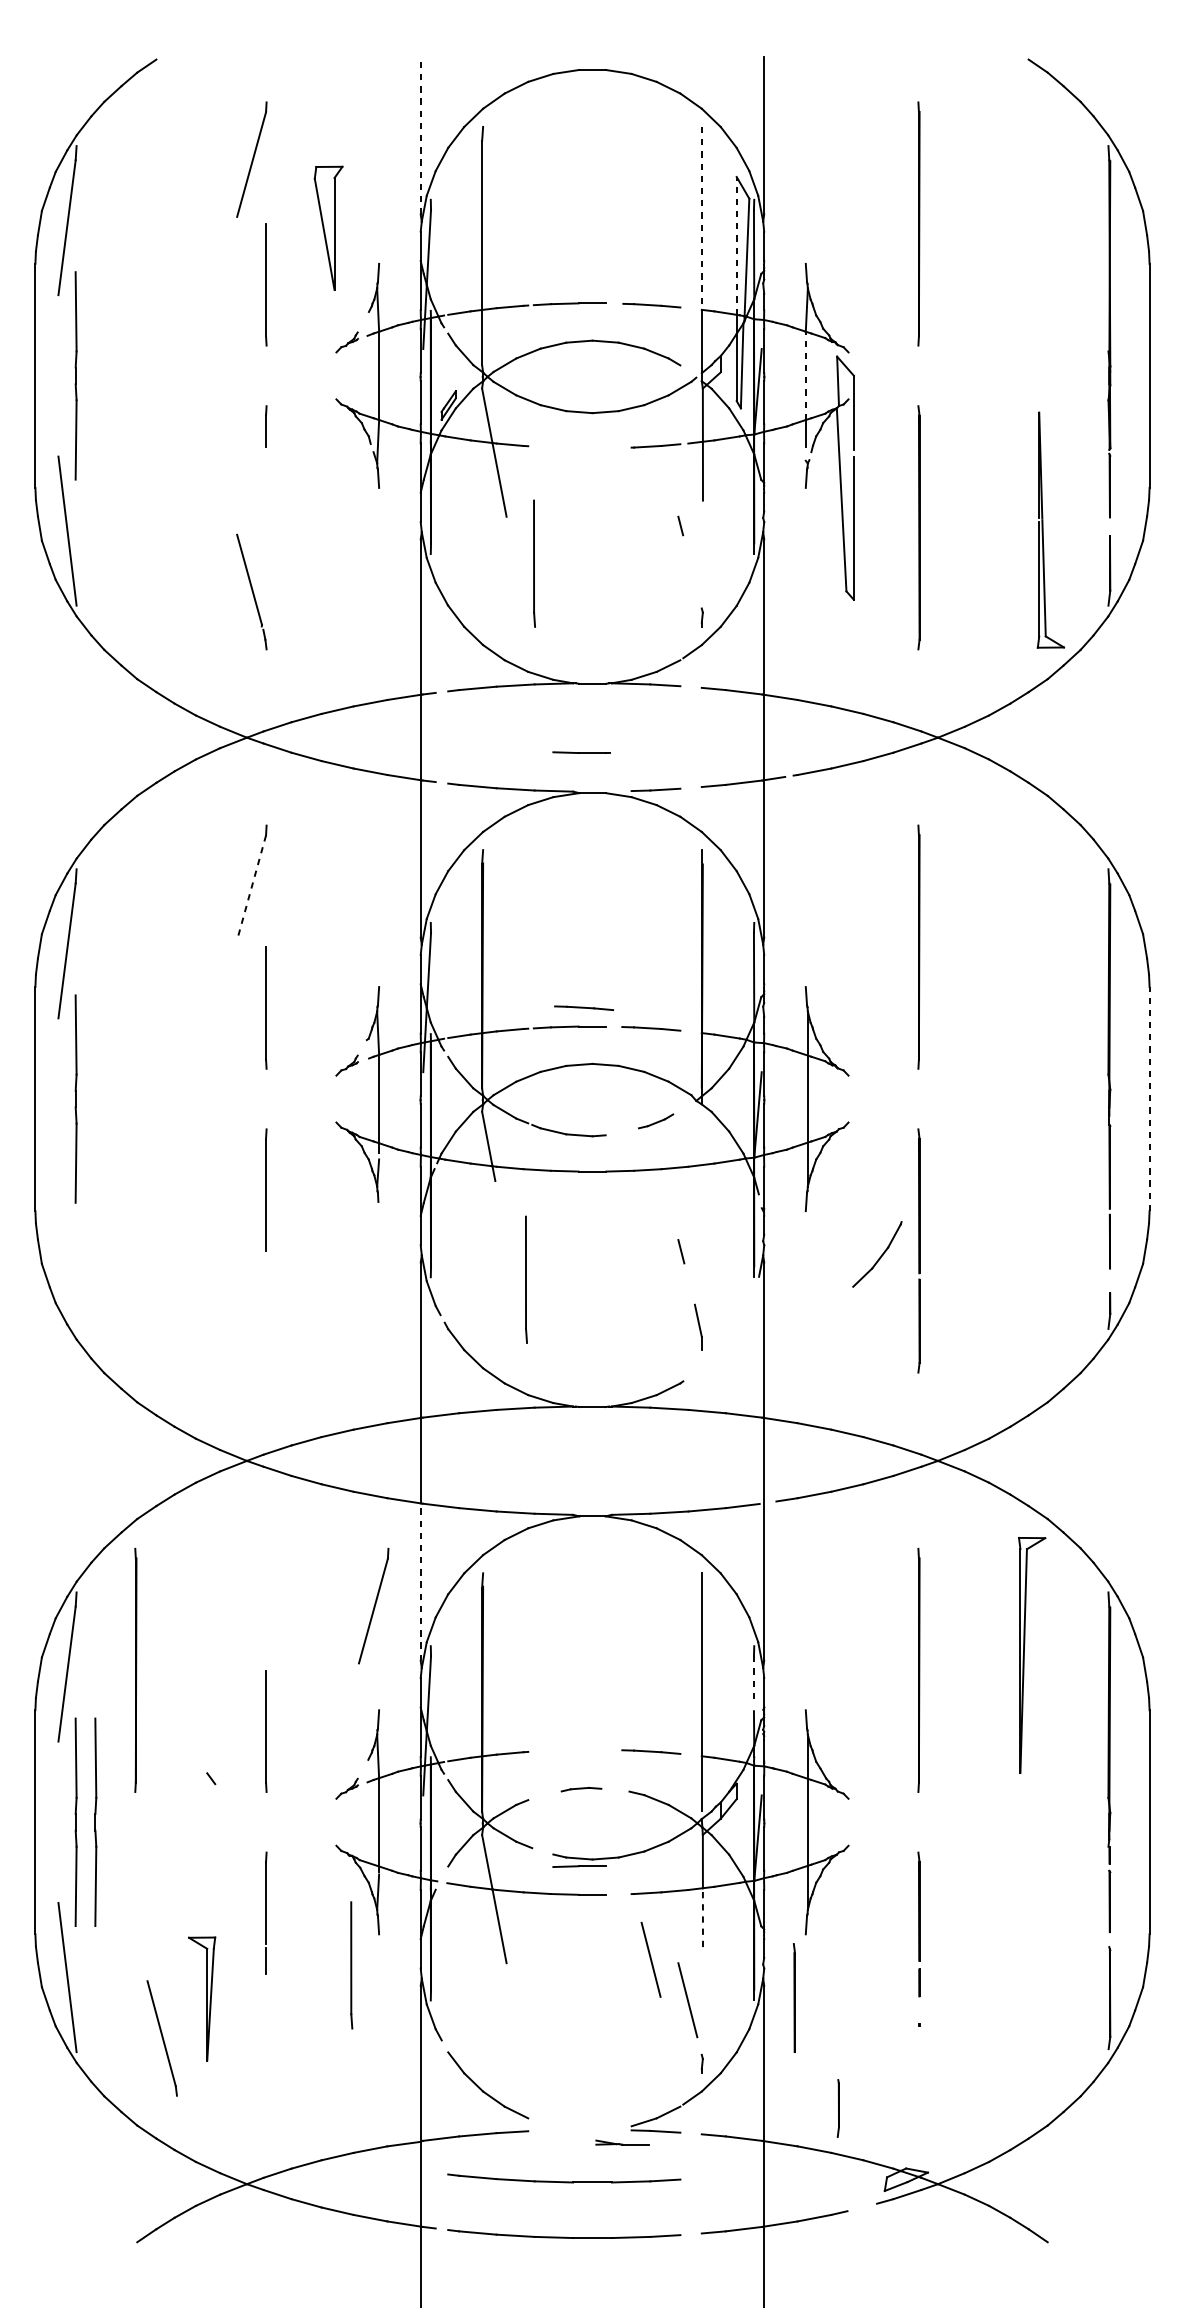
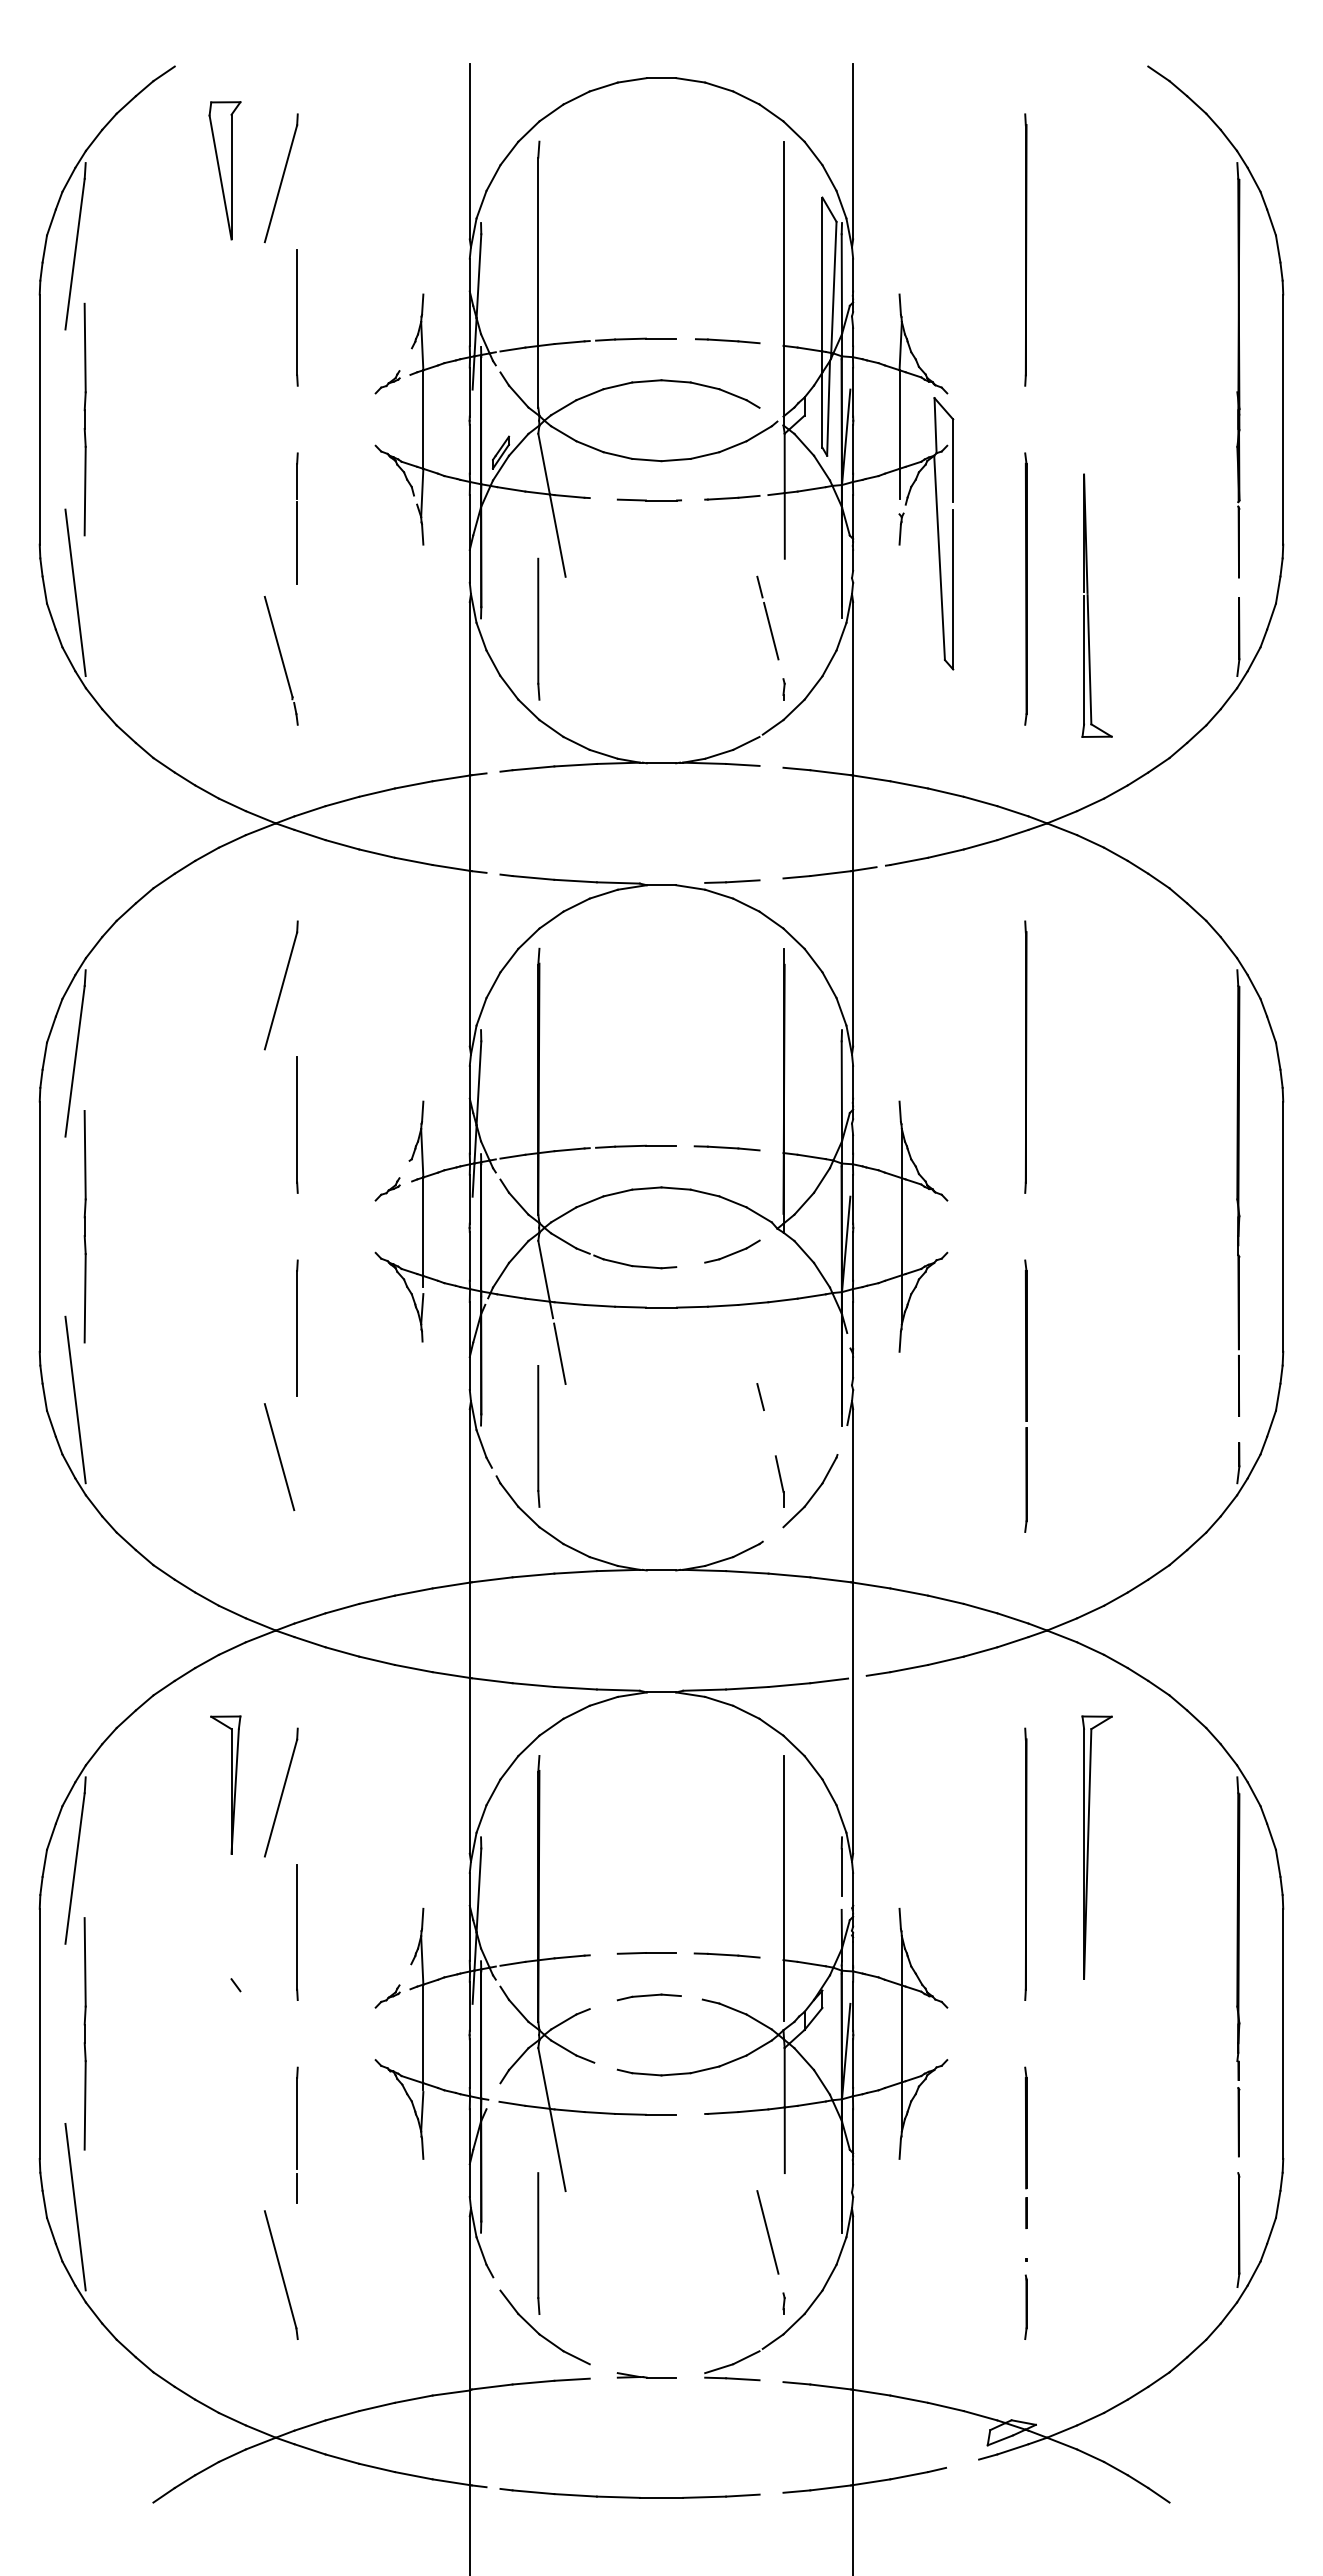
line: (420, 135) -> (469, 151), dashed -> solid
line: (701, 219) -> (783, 244), dashed -> solid
part: (328, 227) -> (224, 170), moved
line: (736, 245) -> (822, 274), dashed -> solid
line: (805, 375) -> (899, 419), dashed -> solid
line: (266, 486) -> (297, 542), added
part: (1043, 529) -> (1088, 605), moved
line: (534, 563) -> (538, 628), moved
line: (691, 564) -> (771, 630), added
part: (580, 752) -> (648, 499), moved
line: (252, 887) -> (281, 990), dashed -> solid
line: (583, 1008) -> (651, 1125), removed
line: (1149, 1098) -> (1283, 1226), dashed -> solid
part: (656, 1121) -> (732, 1251), size x1.43
line: (501, 1212) -> (559, 1353), added
line: (67, 1253) -> (75, 1399), added
part: (877, 1254) -> (810, 1491), moved
line: (526, 1279) -> (538, 1436), moved
line: (250, 1305) -> (279, 1457), added
line: (420, 1581) -> (469, 1765), dashed -> solid
part: (373, 1606) -> (281, 1792), moved
part: (1024, 1655) -> (1088, 1847), moved
line: (135, 1669) -> (151, 1863), removed
line: (753, 1677) -> (841, 1872), dashed -> solid
part: (580, 1789) -> (648, 1997), size x1.43
line: (95, 1821) -> (106, 2033), removed
line: (579, 1866) -> (646, 1953), moved
line: (702, 1917) -> (784, 2140), dashed -> solid
line: (650, 1959) -> (726, 2187), removed
line: (351, 1965) -> (538, 2243), moved
line: (794, 1997) -> (886, 2229), removed
part: (201, 1998) -> (225, 1784), moved
part: (162, 2037) -> (281, 2274), moved
line: (838, 2107) -> (1025, 2306), moved
part: (622, 2142) -> (646, 2375), moved
part: (563, 2178) -> (629, 2431), removed

